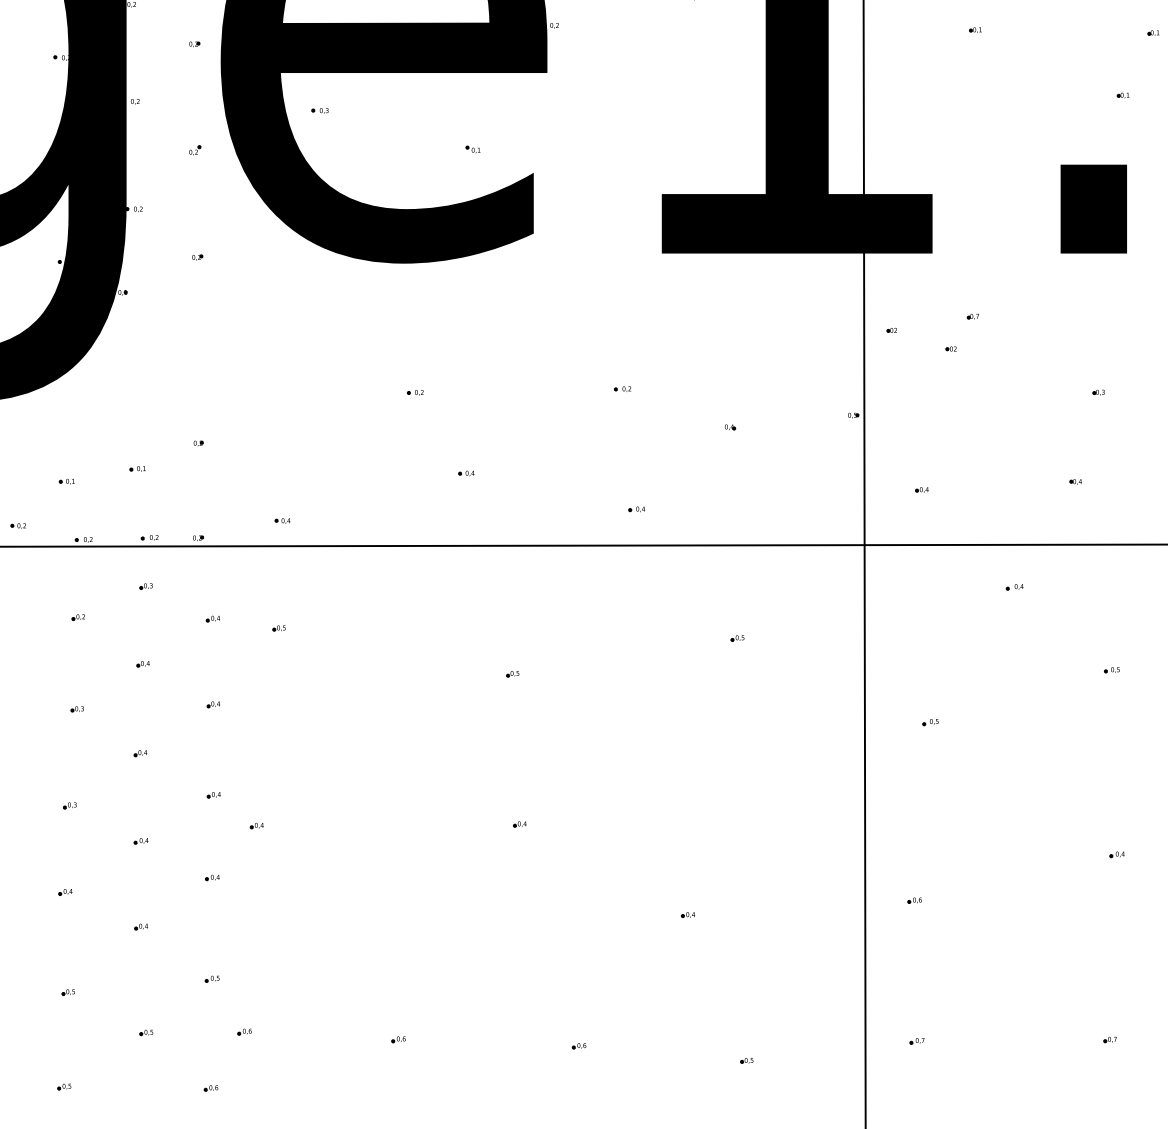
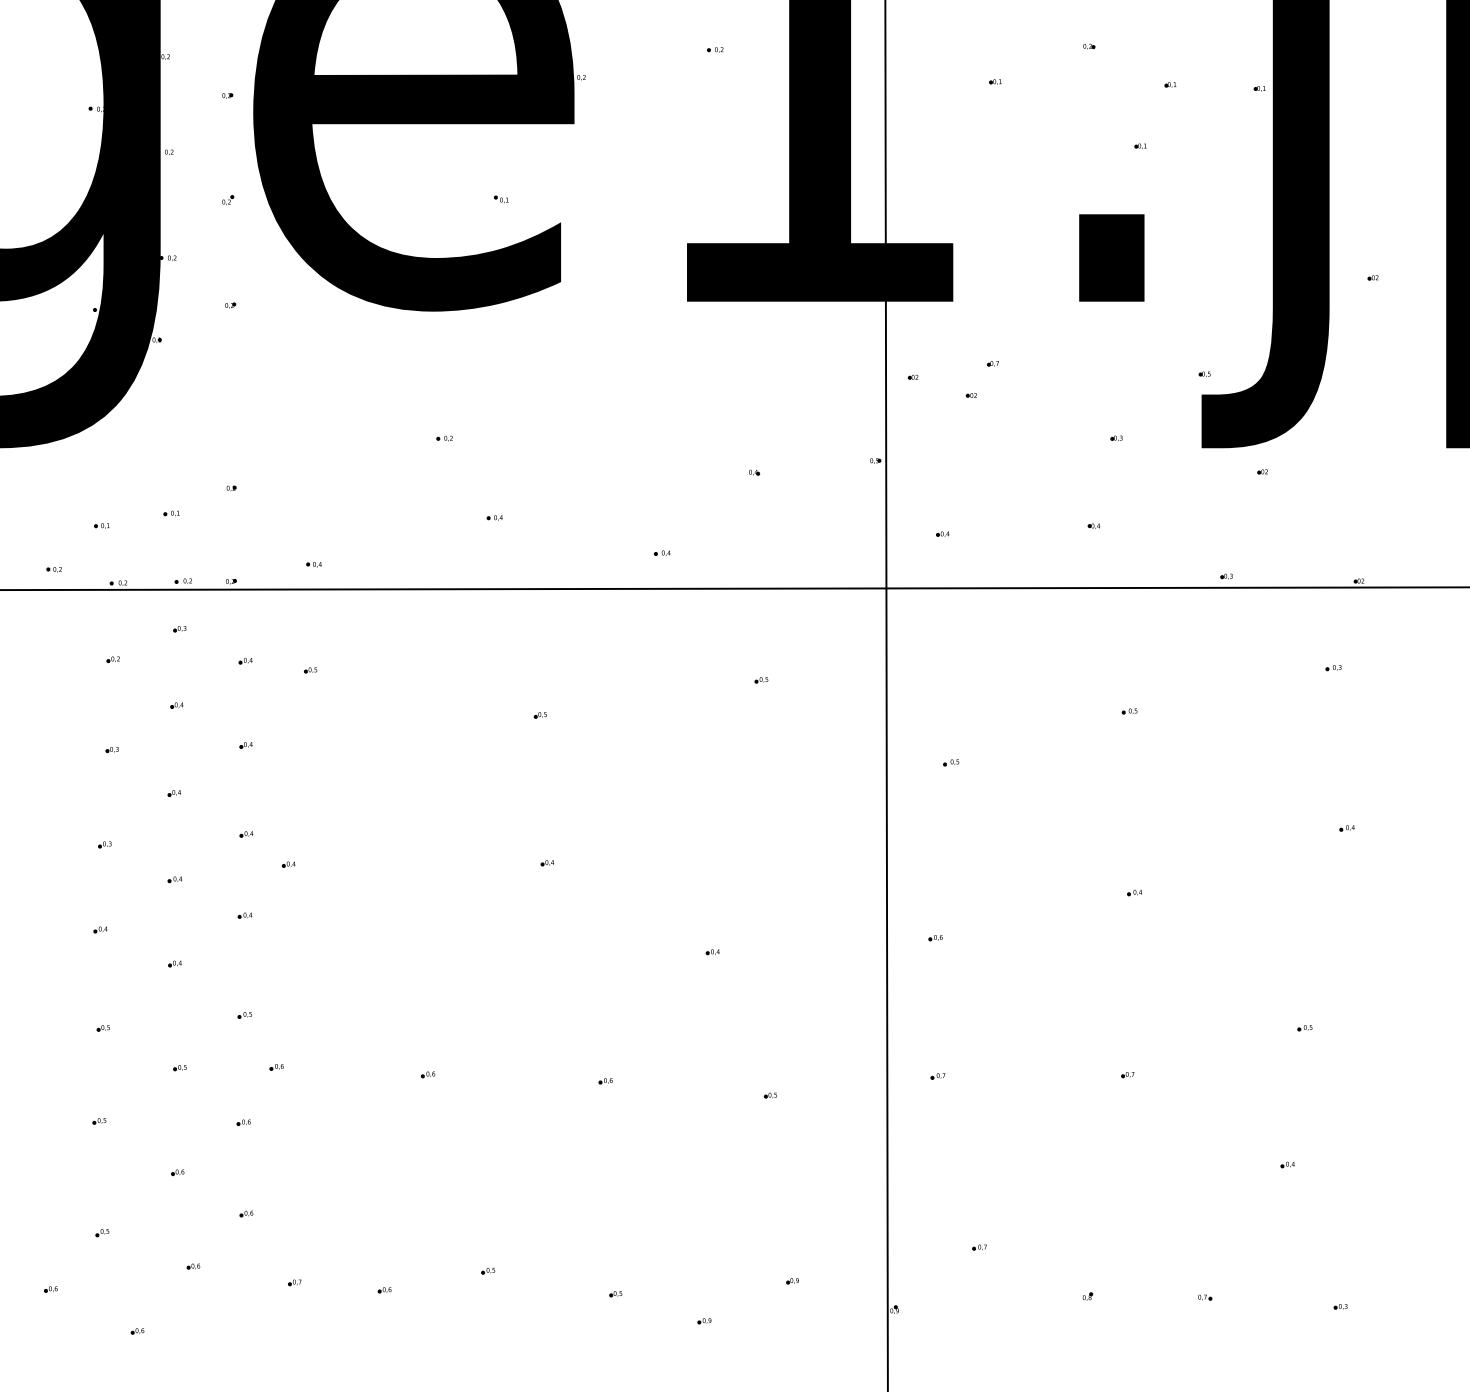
part: (319, 110) -> (350, 161), removed
part: (621, 388) -> (647, 434), removed
part: (1014, 586) -> (1033, 629), removed

